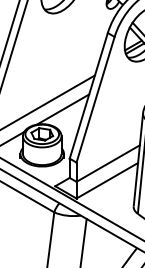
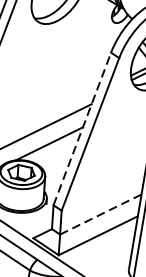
line: (88, 95) -> (82, 128), solid -> dashed
line: (108, 163) -> (101, 214), solid -> dashed

